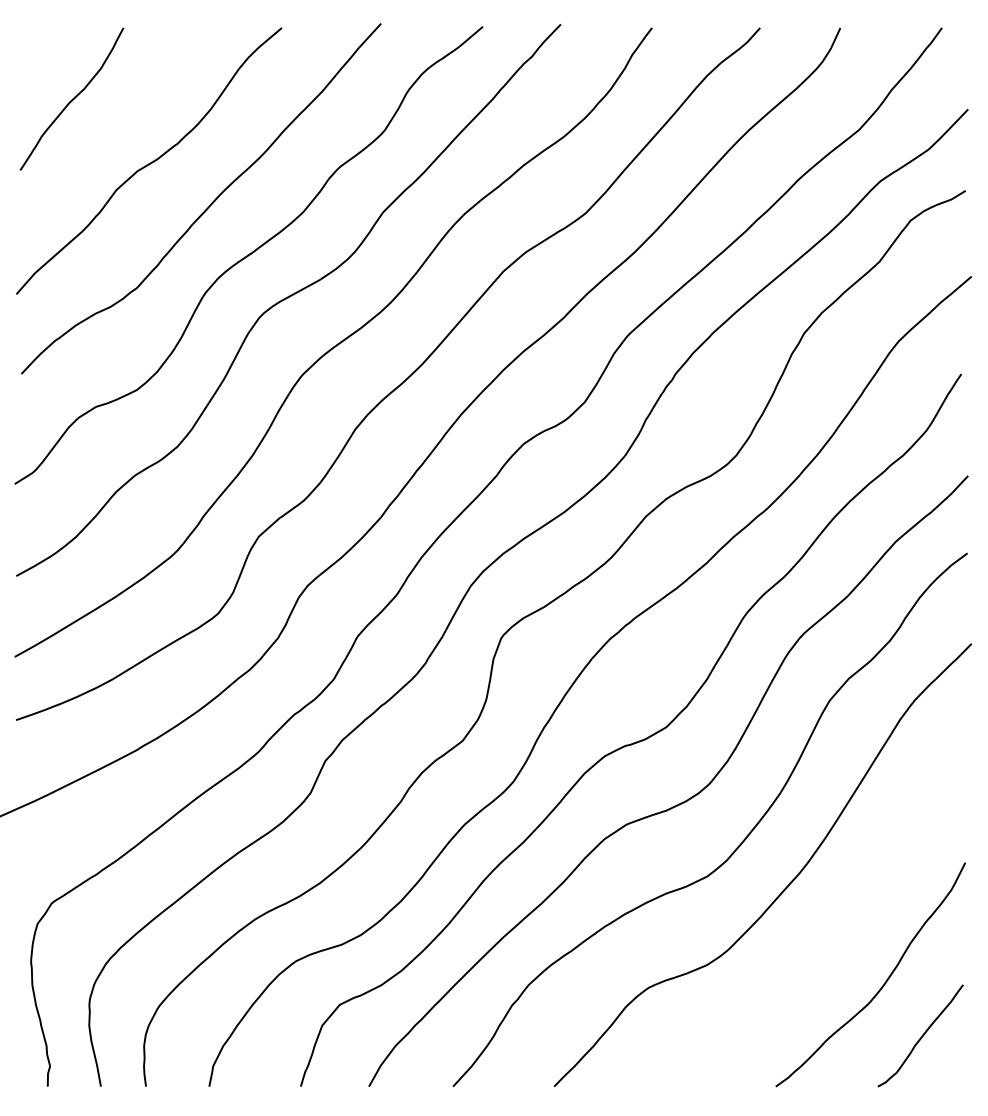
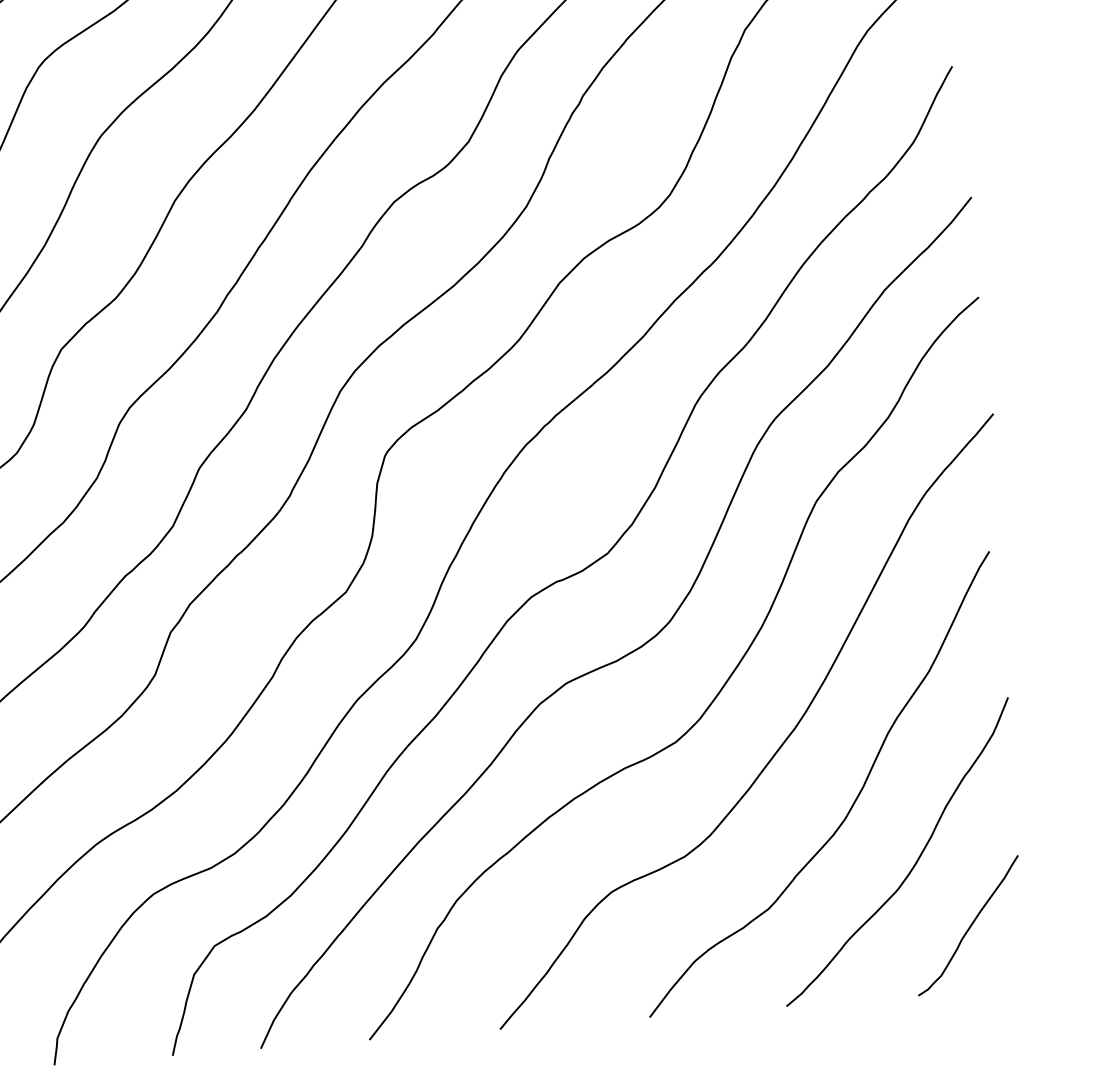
curve: (838, 935) -> (851, 804), added

